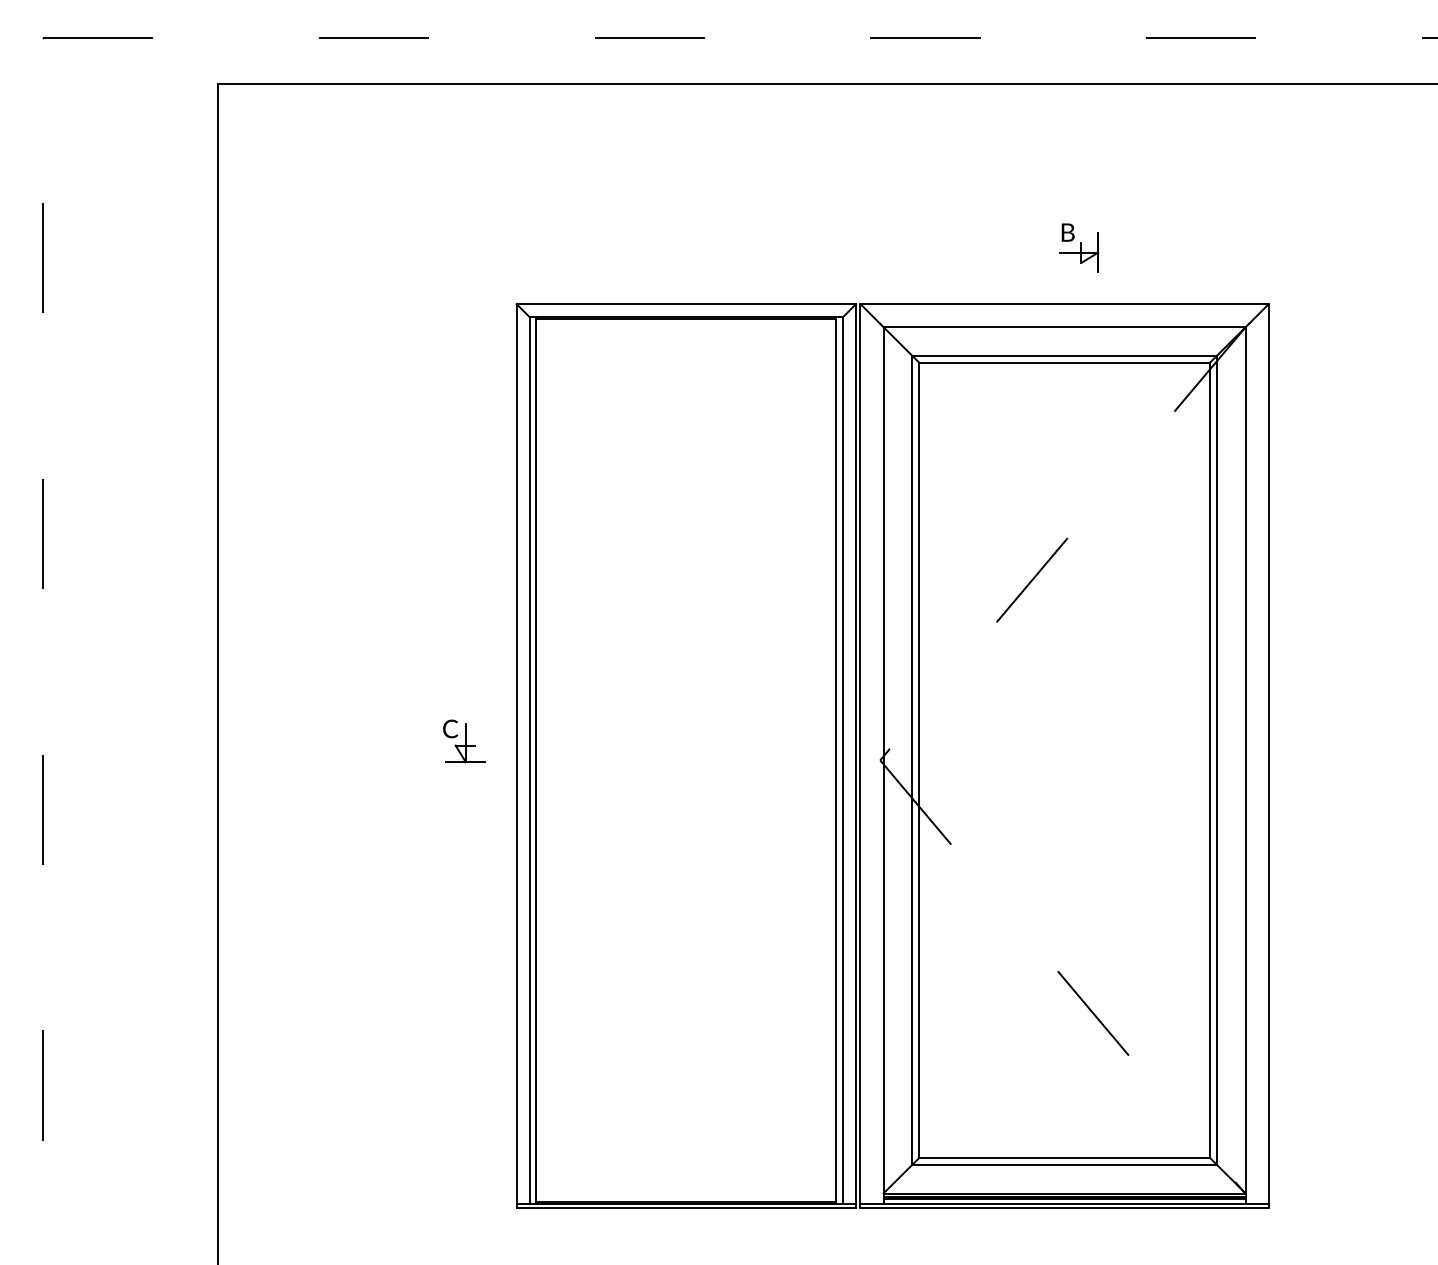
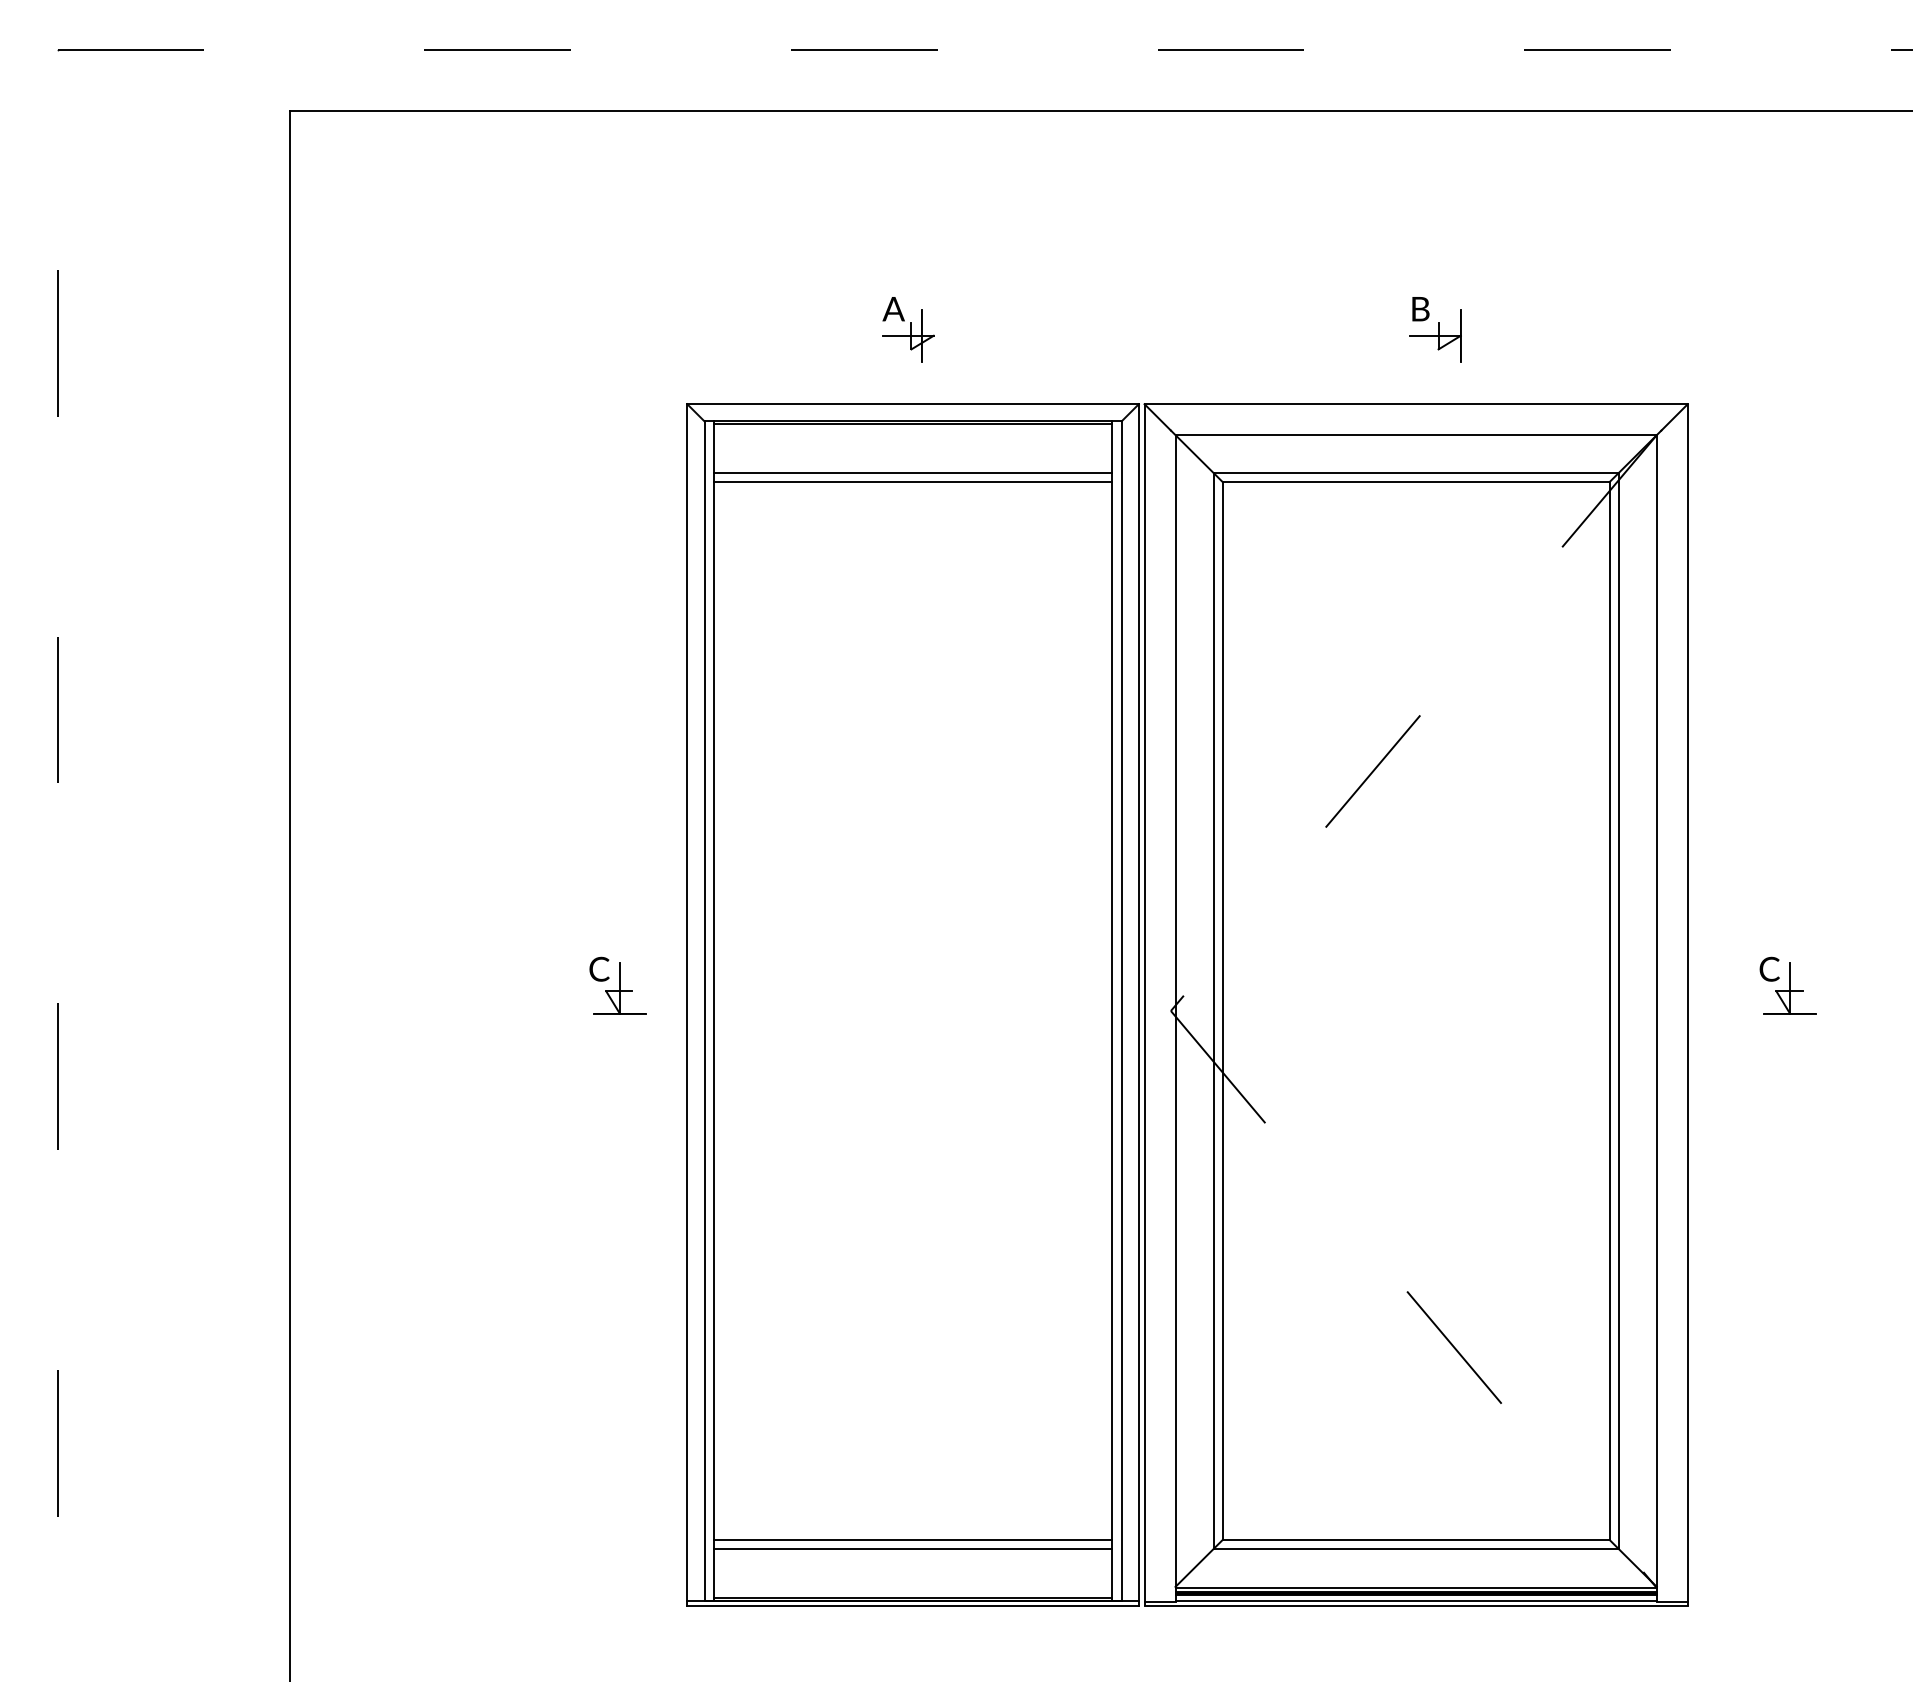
part: (682, 247) -> (907, 328), added
line: (686, 355) -> (913, 472), added
line: (686, 362) -> (913, 481), added
part: (1344, 741) -> (1788, 985), added
line: (686, 1157) -> (913, 1539), added
line: (686, 1164) -> (913, 1548), added

